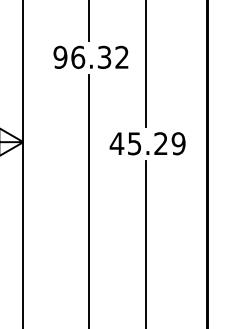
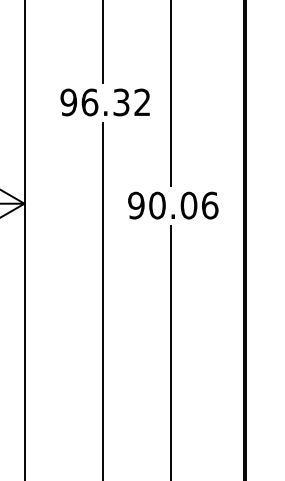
text: (147, 143) -> (172, 205), 45.29 -> 90.06

